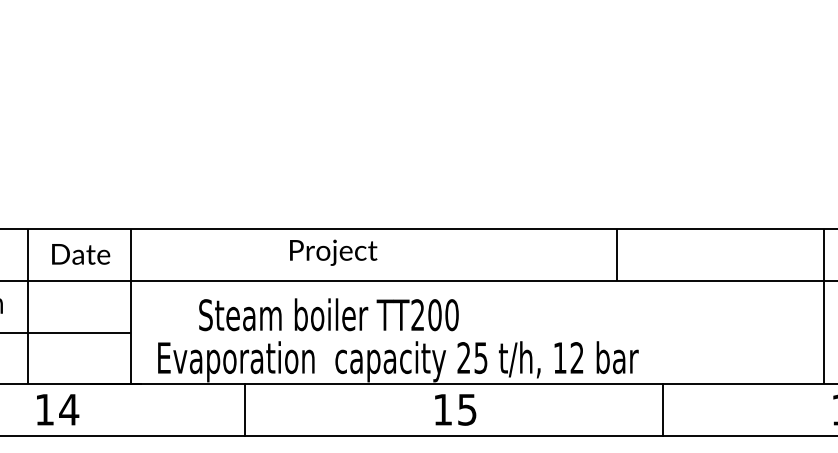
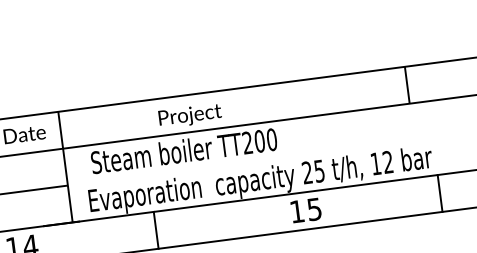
text: (333, 252) -> (190, 115), moved
text: (328, 314) -> (183, 150), moved
line: (663, 410) -> (440, 193), moved

